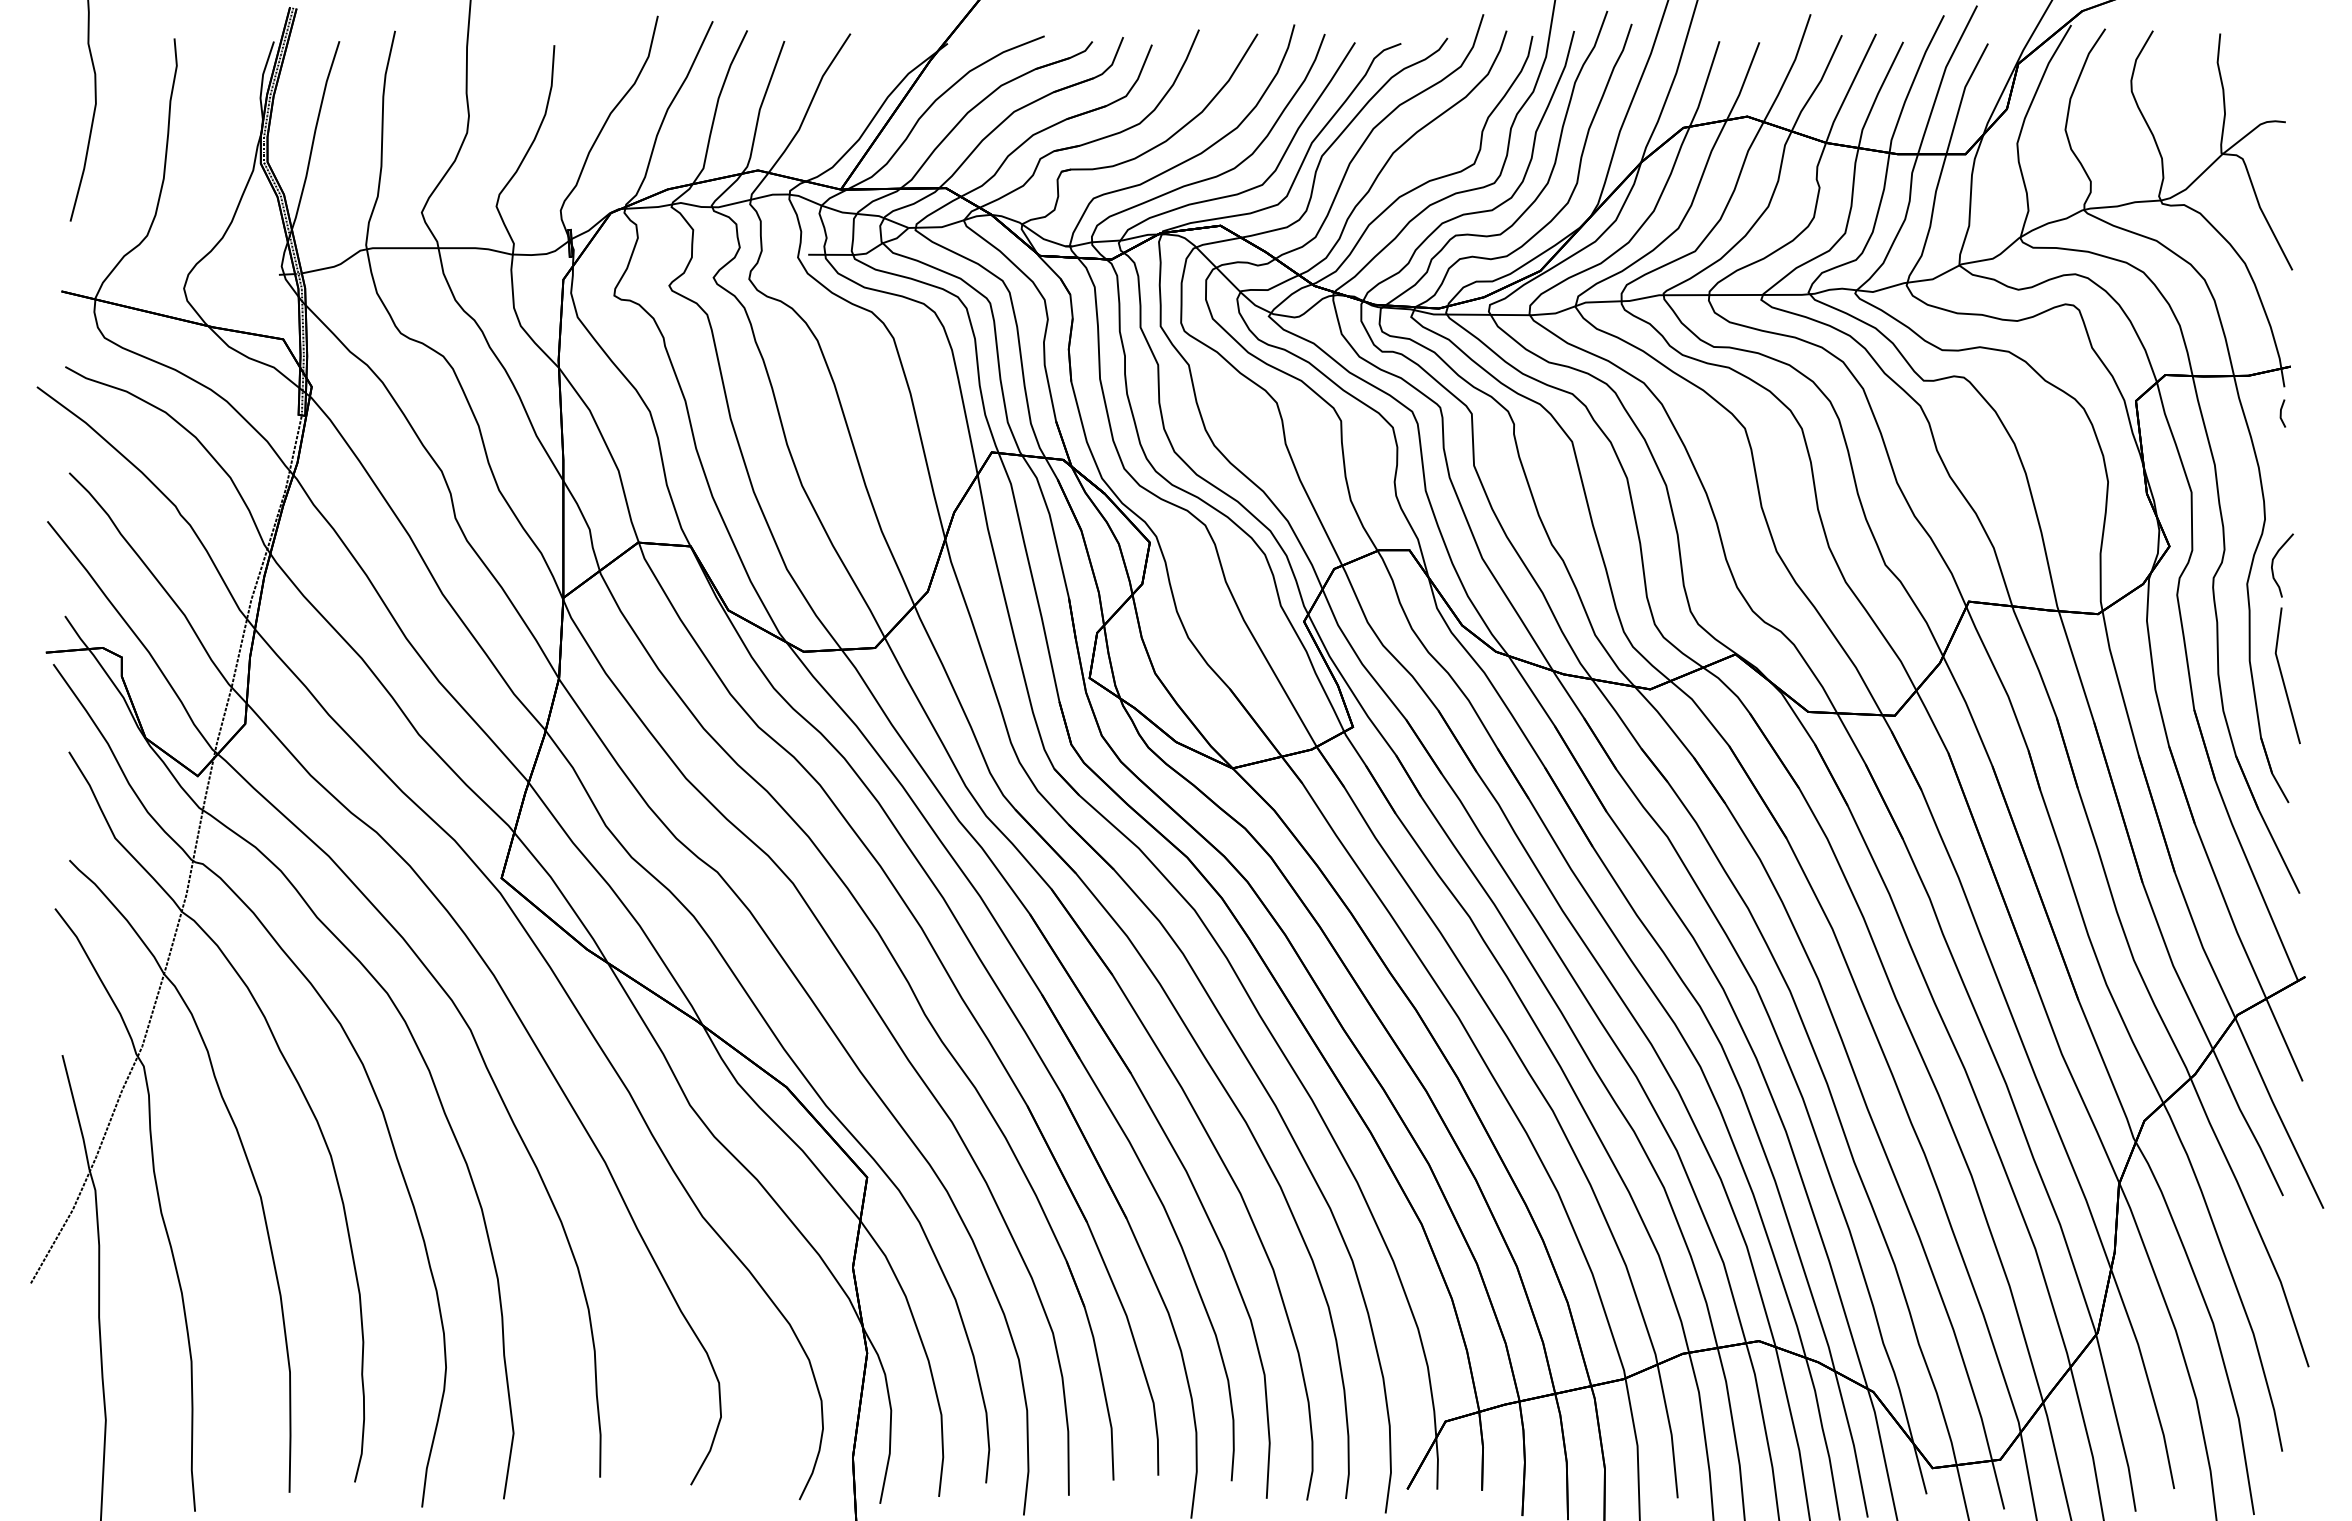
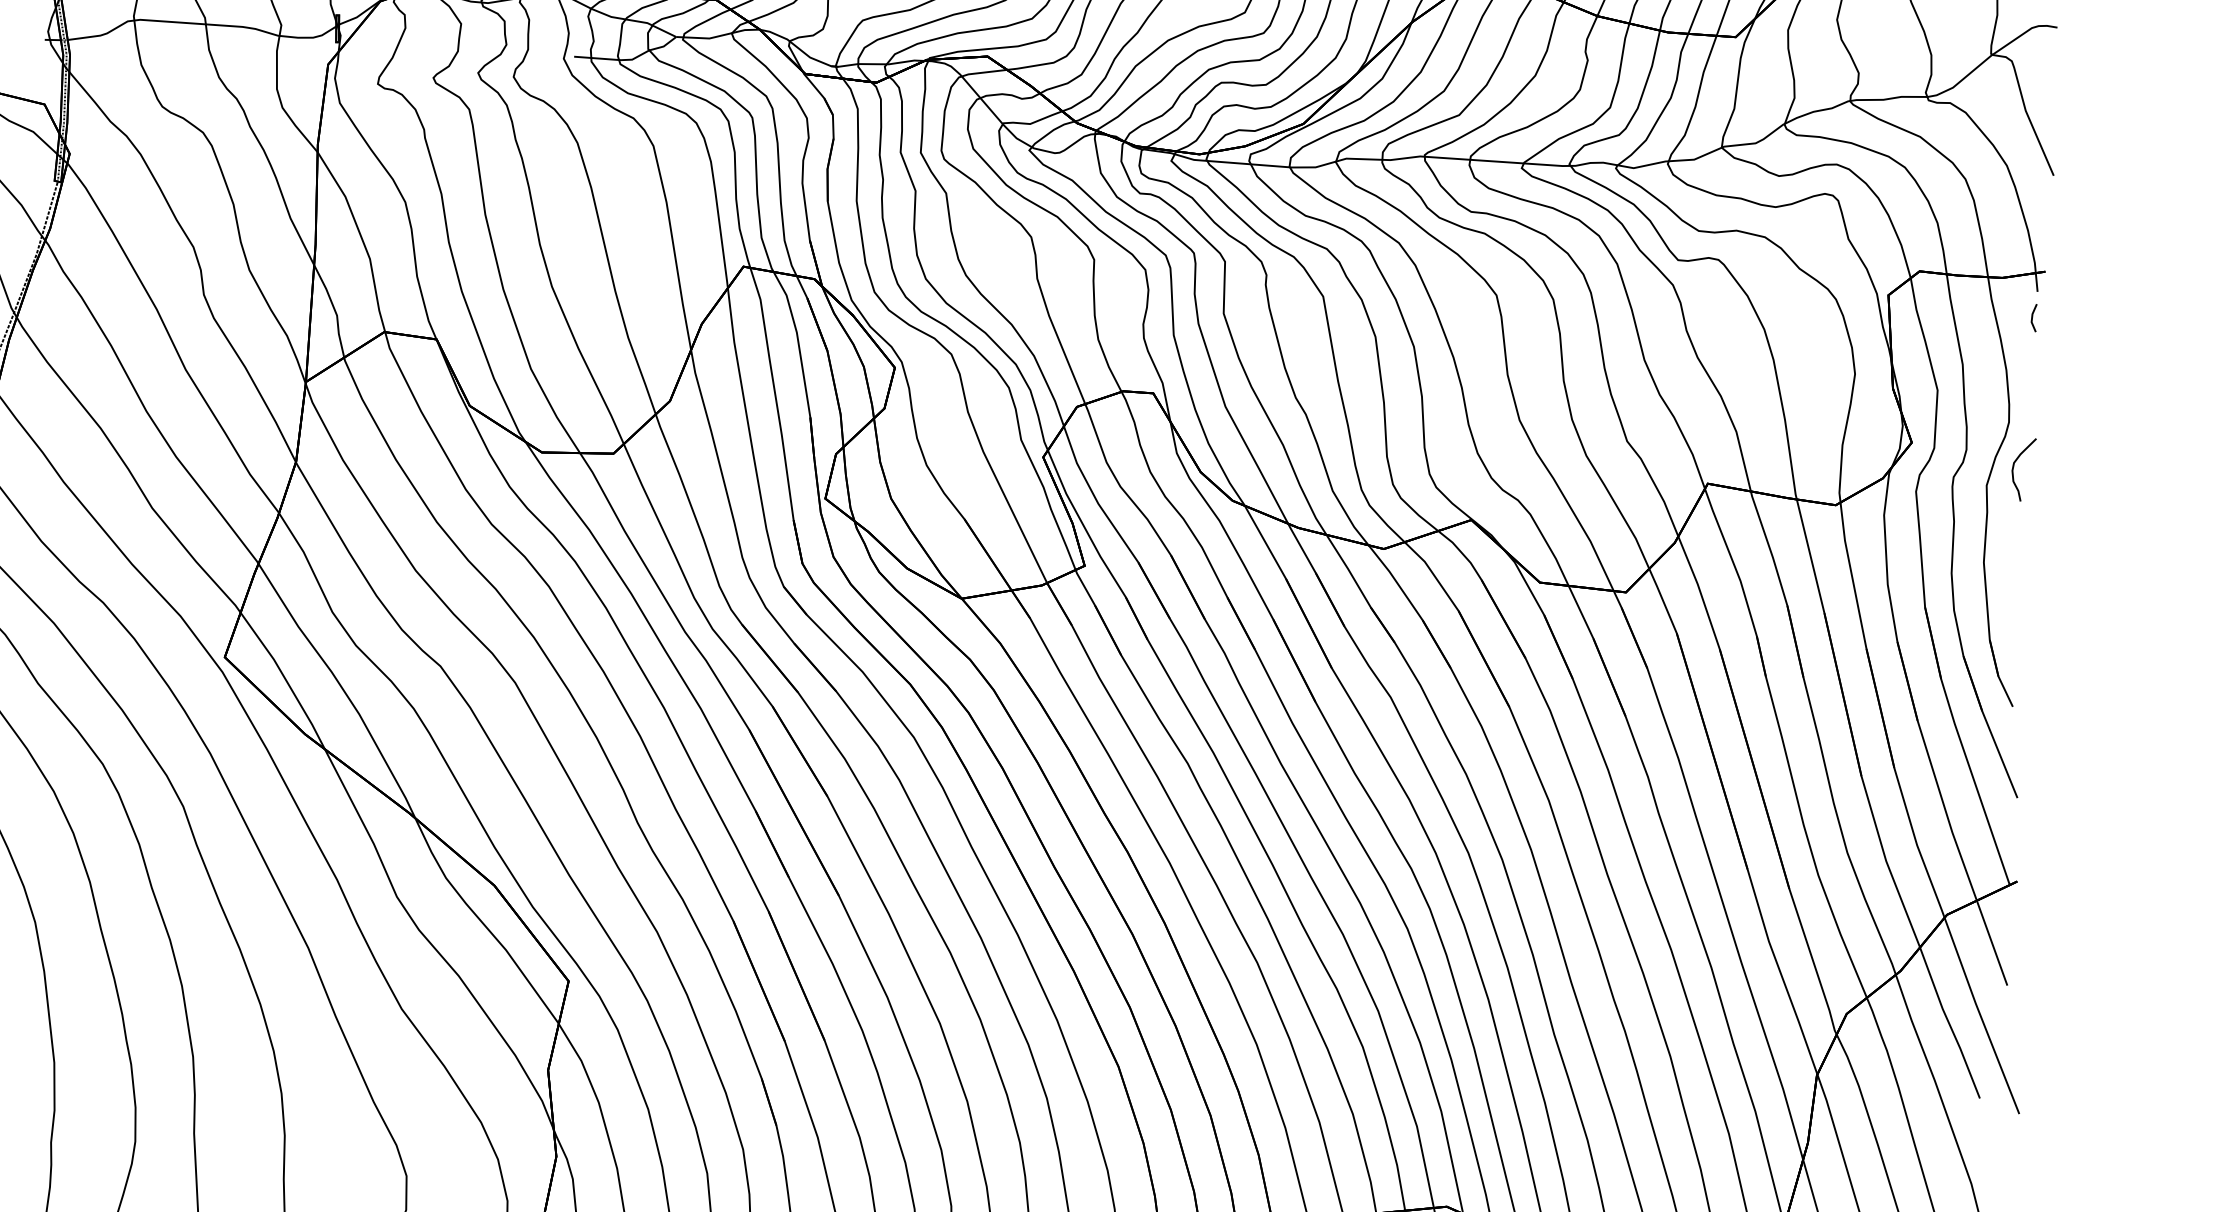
line: (2283, 677) -> (2016, 581), removed

